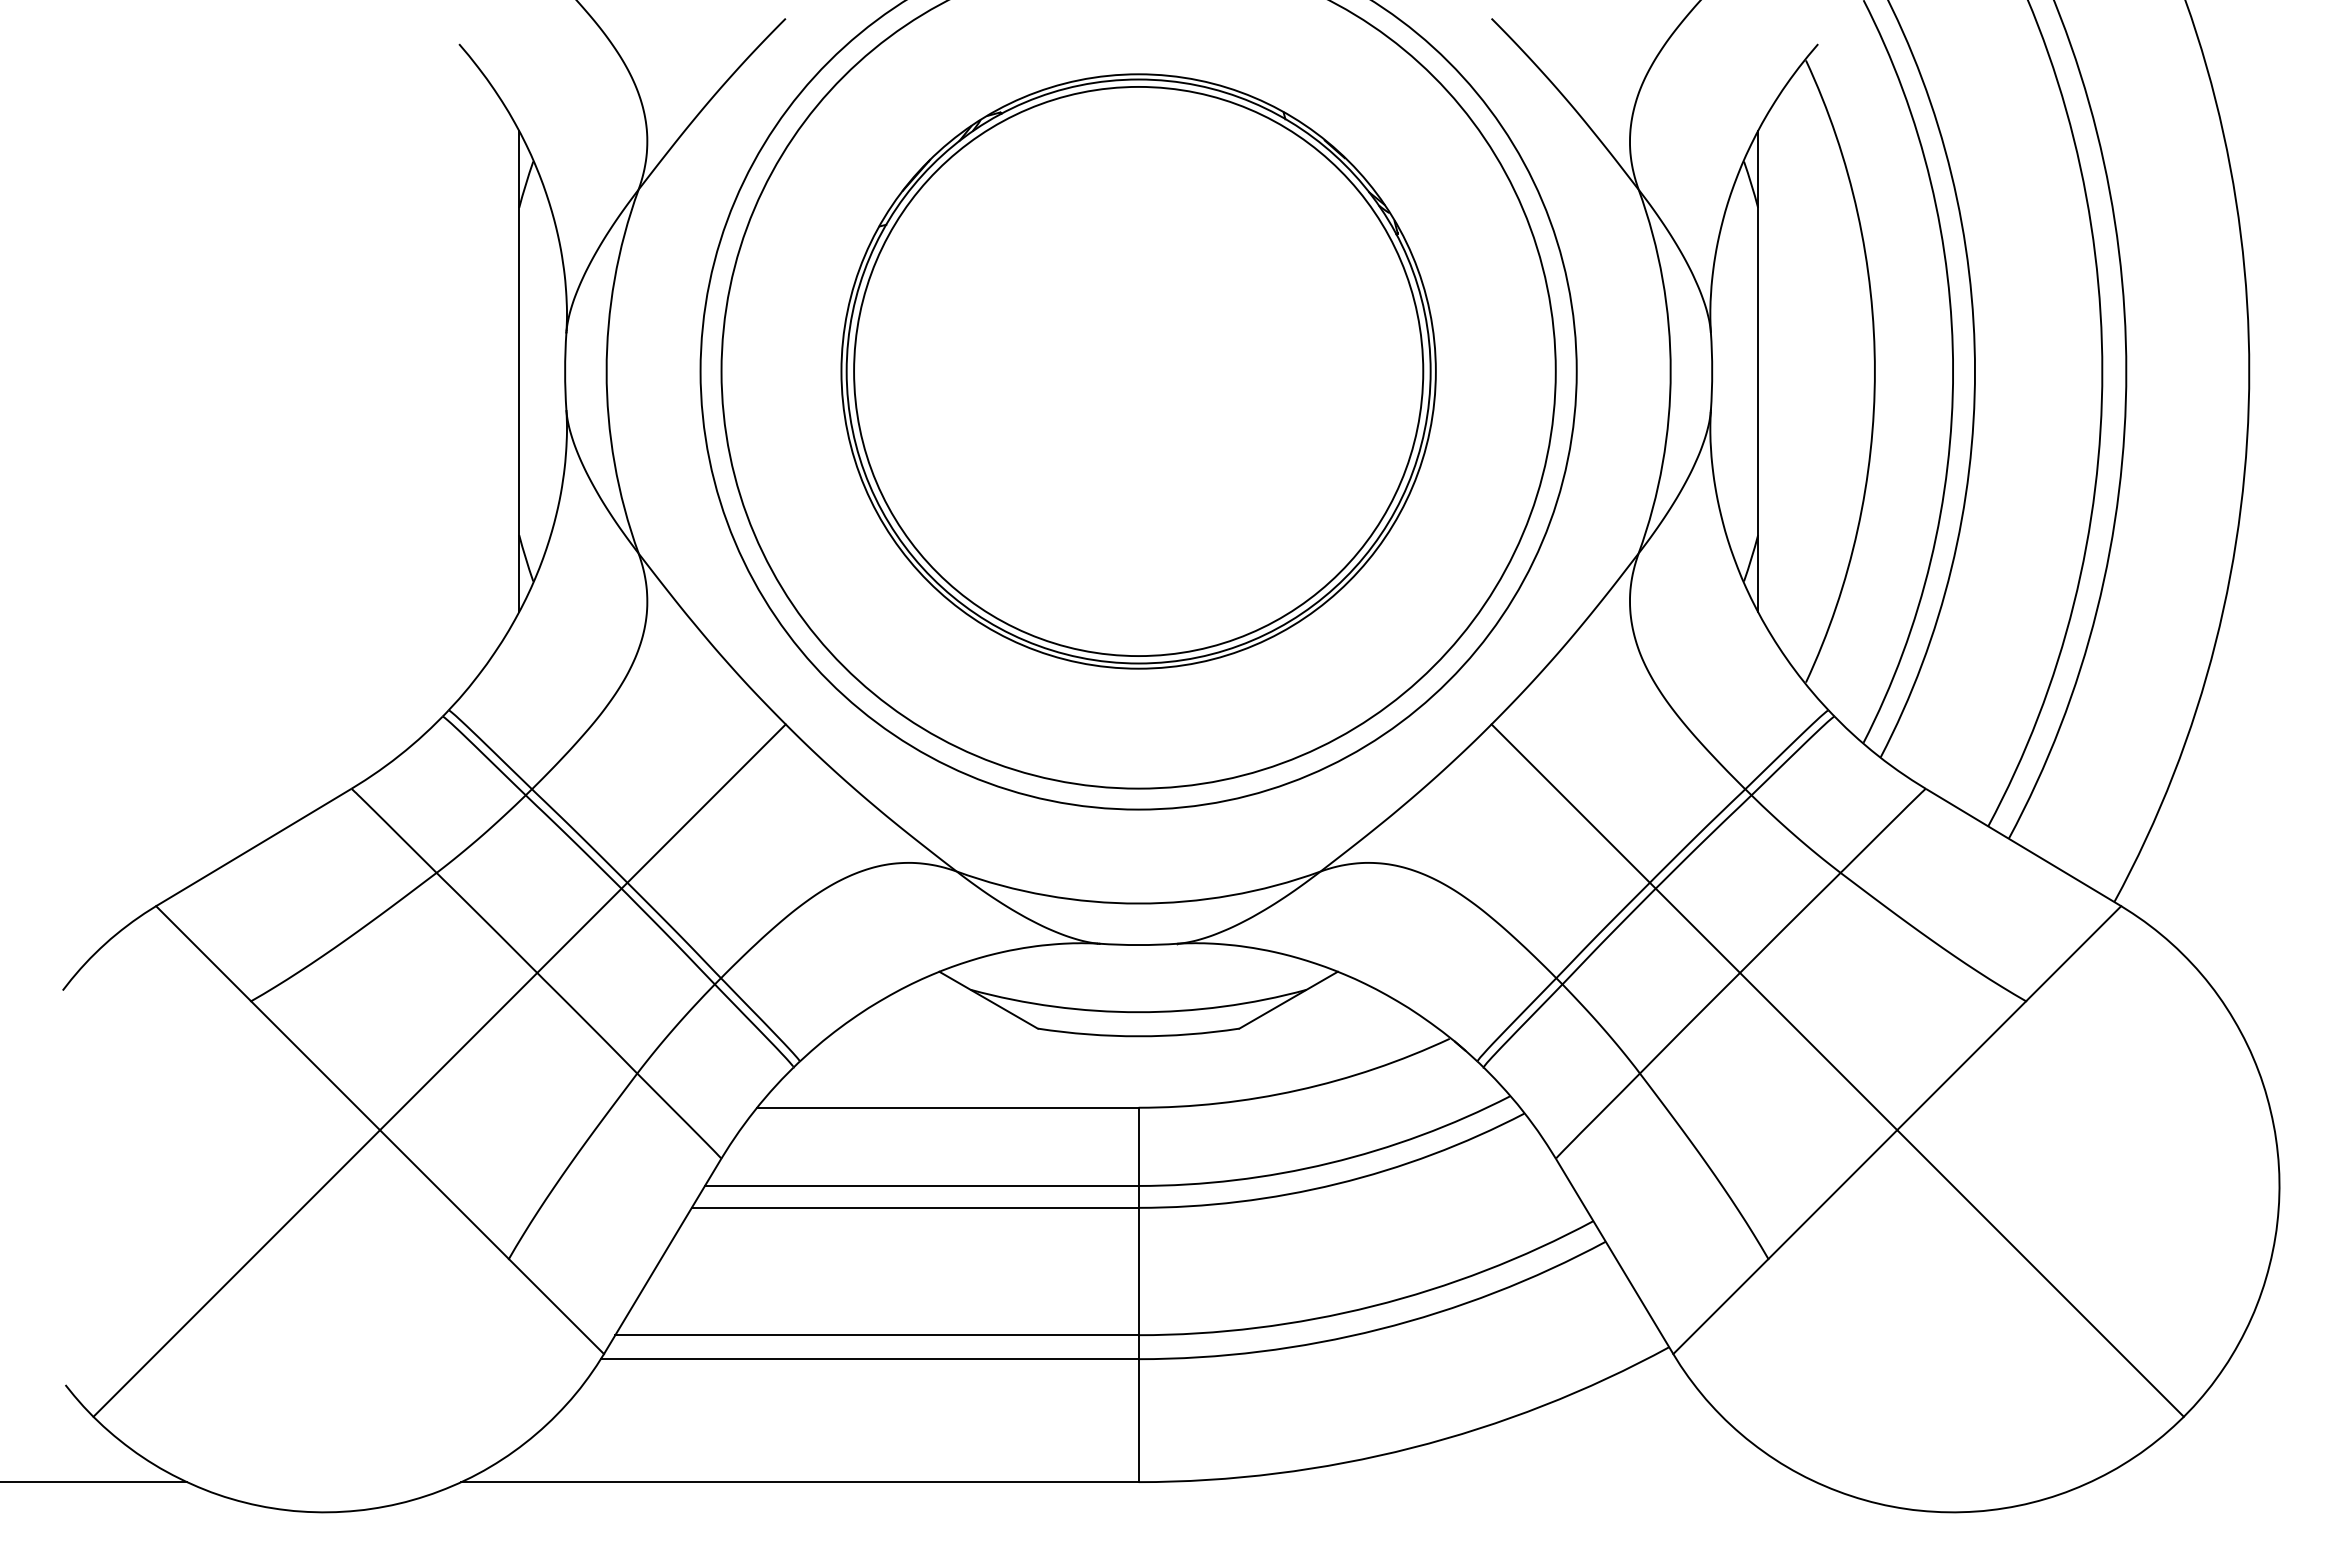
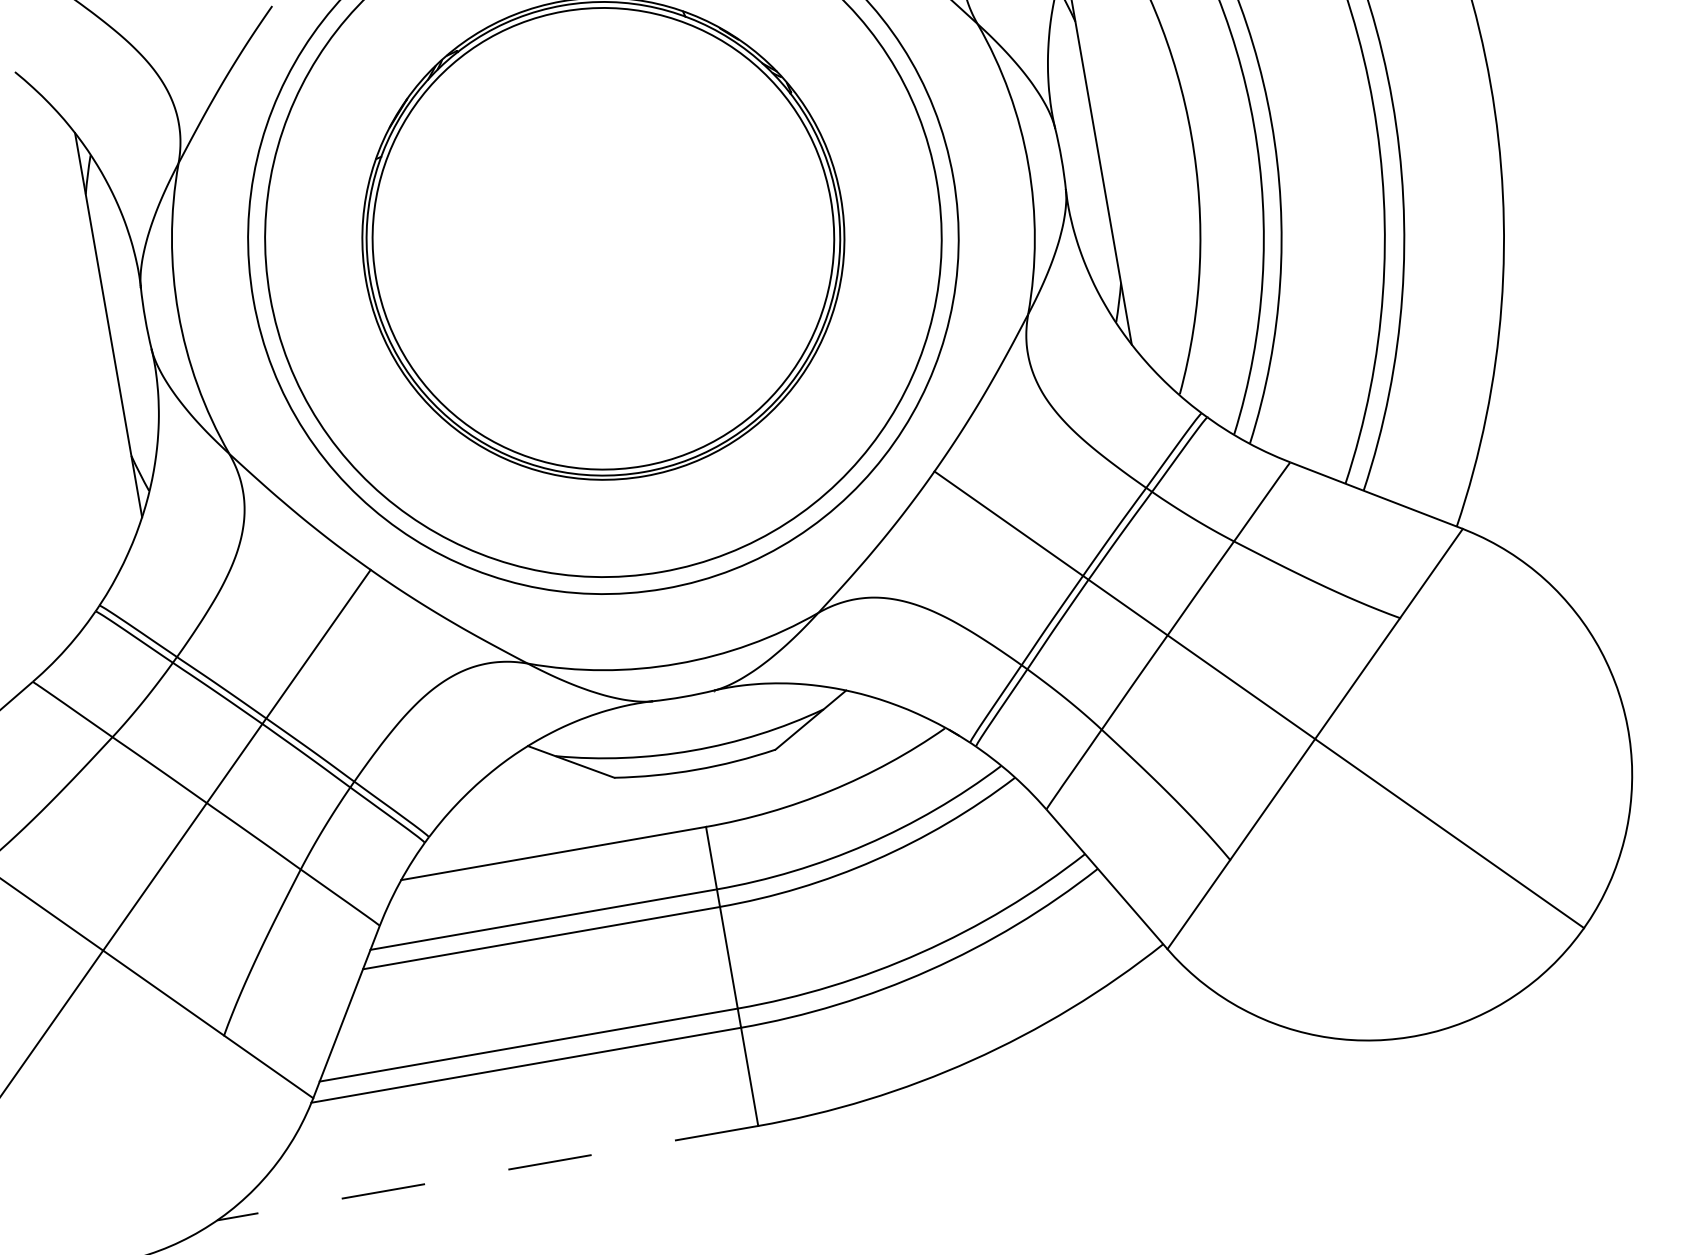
line: (799, 1482) -> (487, 1173), solid -> dashed

